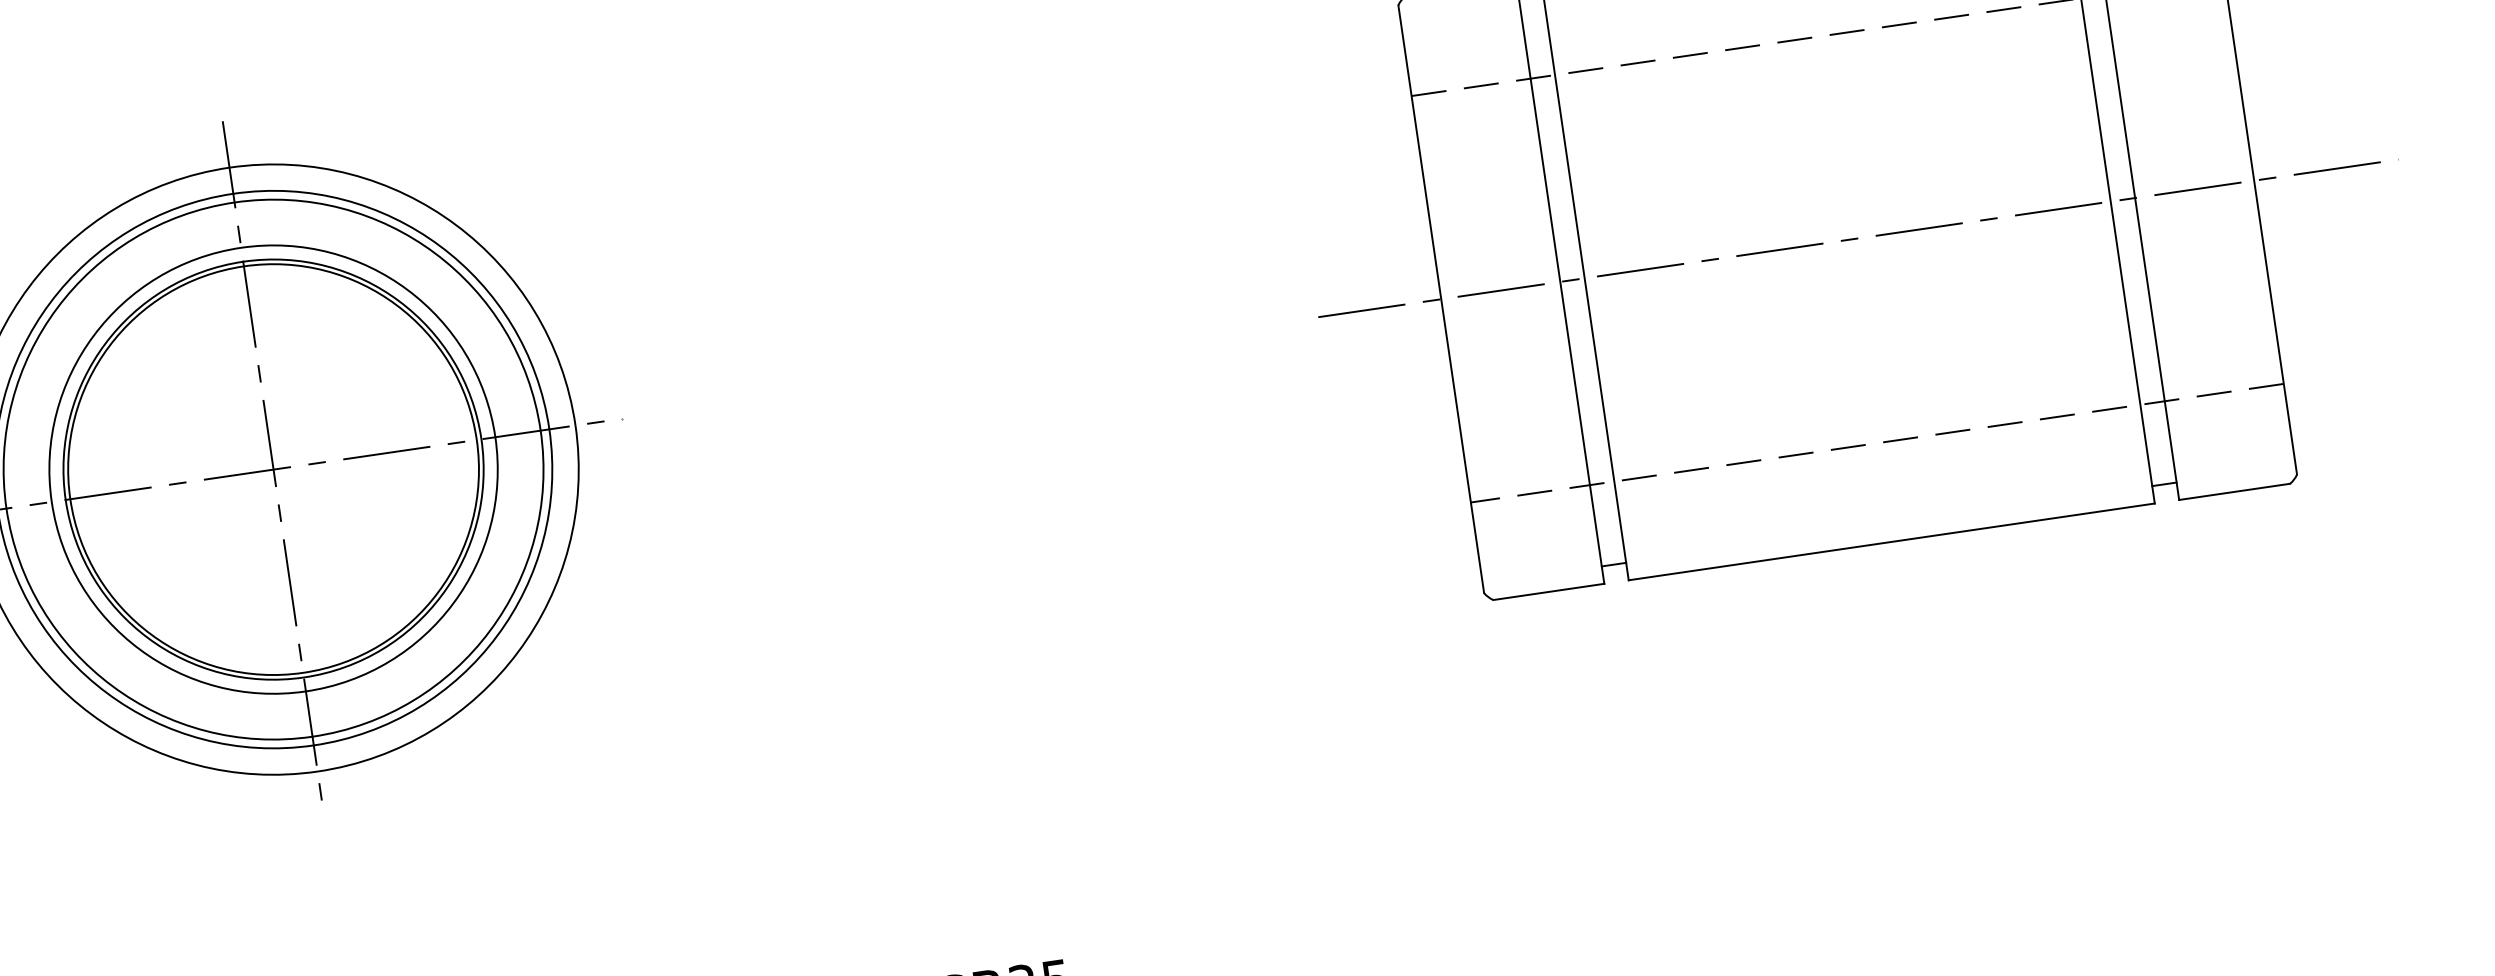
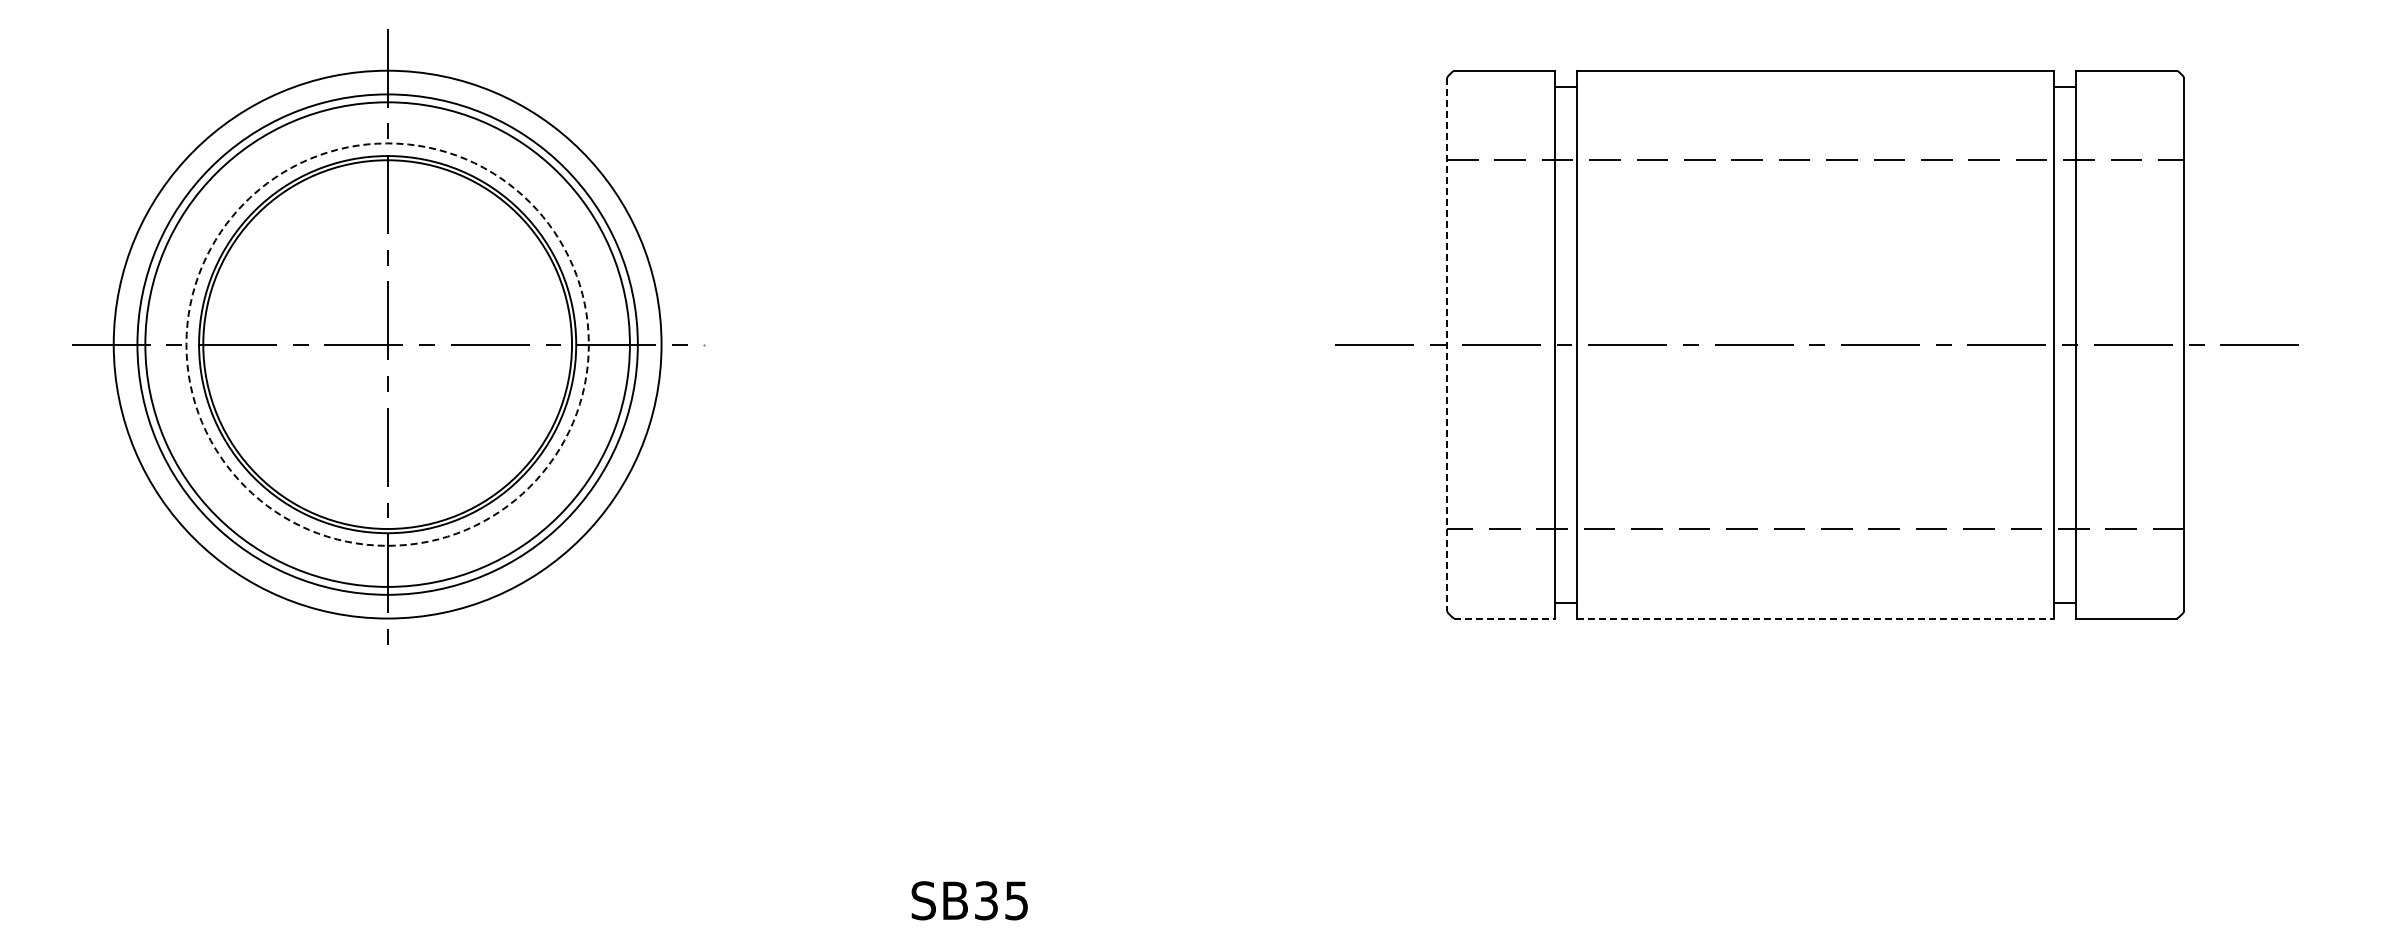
line: (1440, 299) -> (1446, 344), solid -> dashed
circle: (273, 469) -> (387, 344), solid -> dashed
line: (1891, 541) -> (1815, 618), solid -> dashed
line: (1549, 591) -> (1505, 618), solid -> dashed

